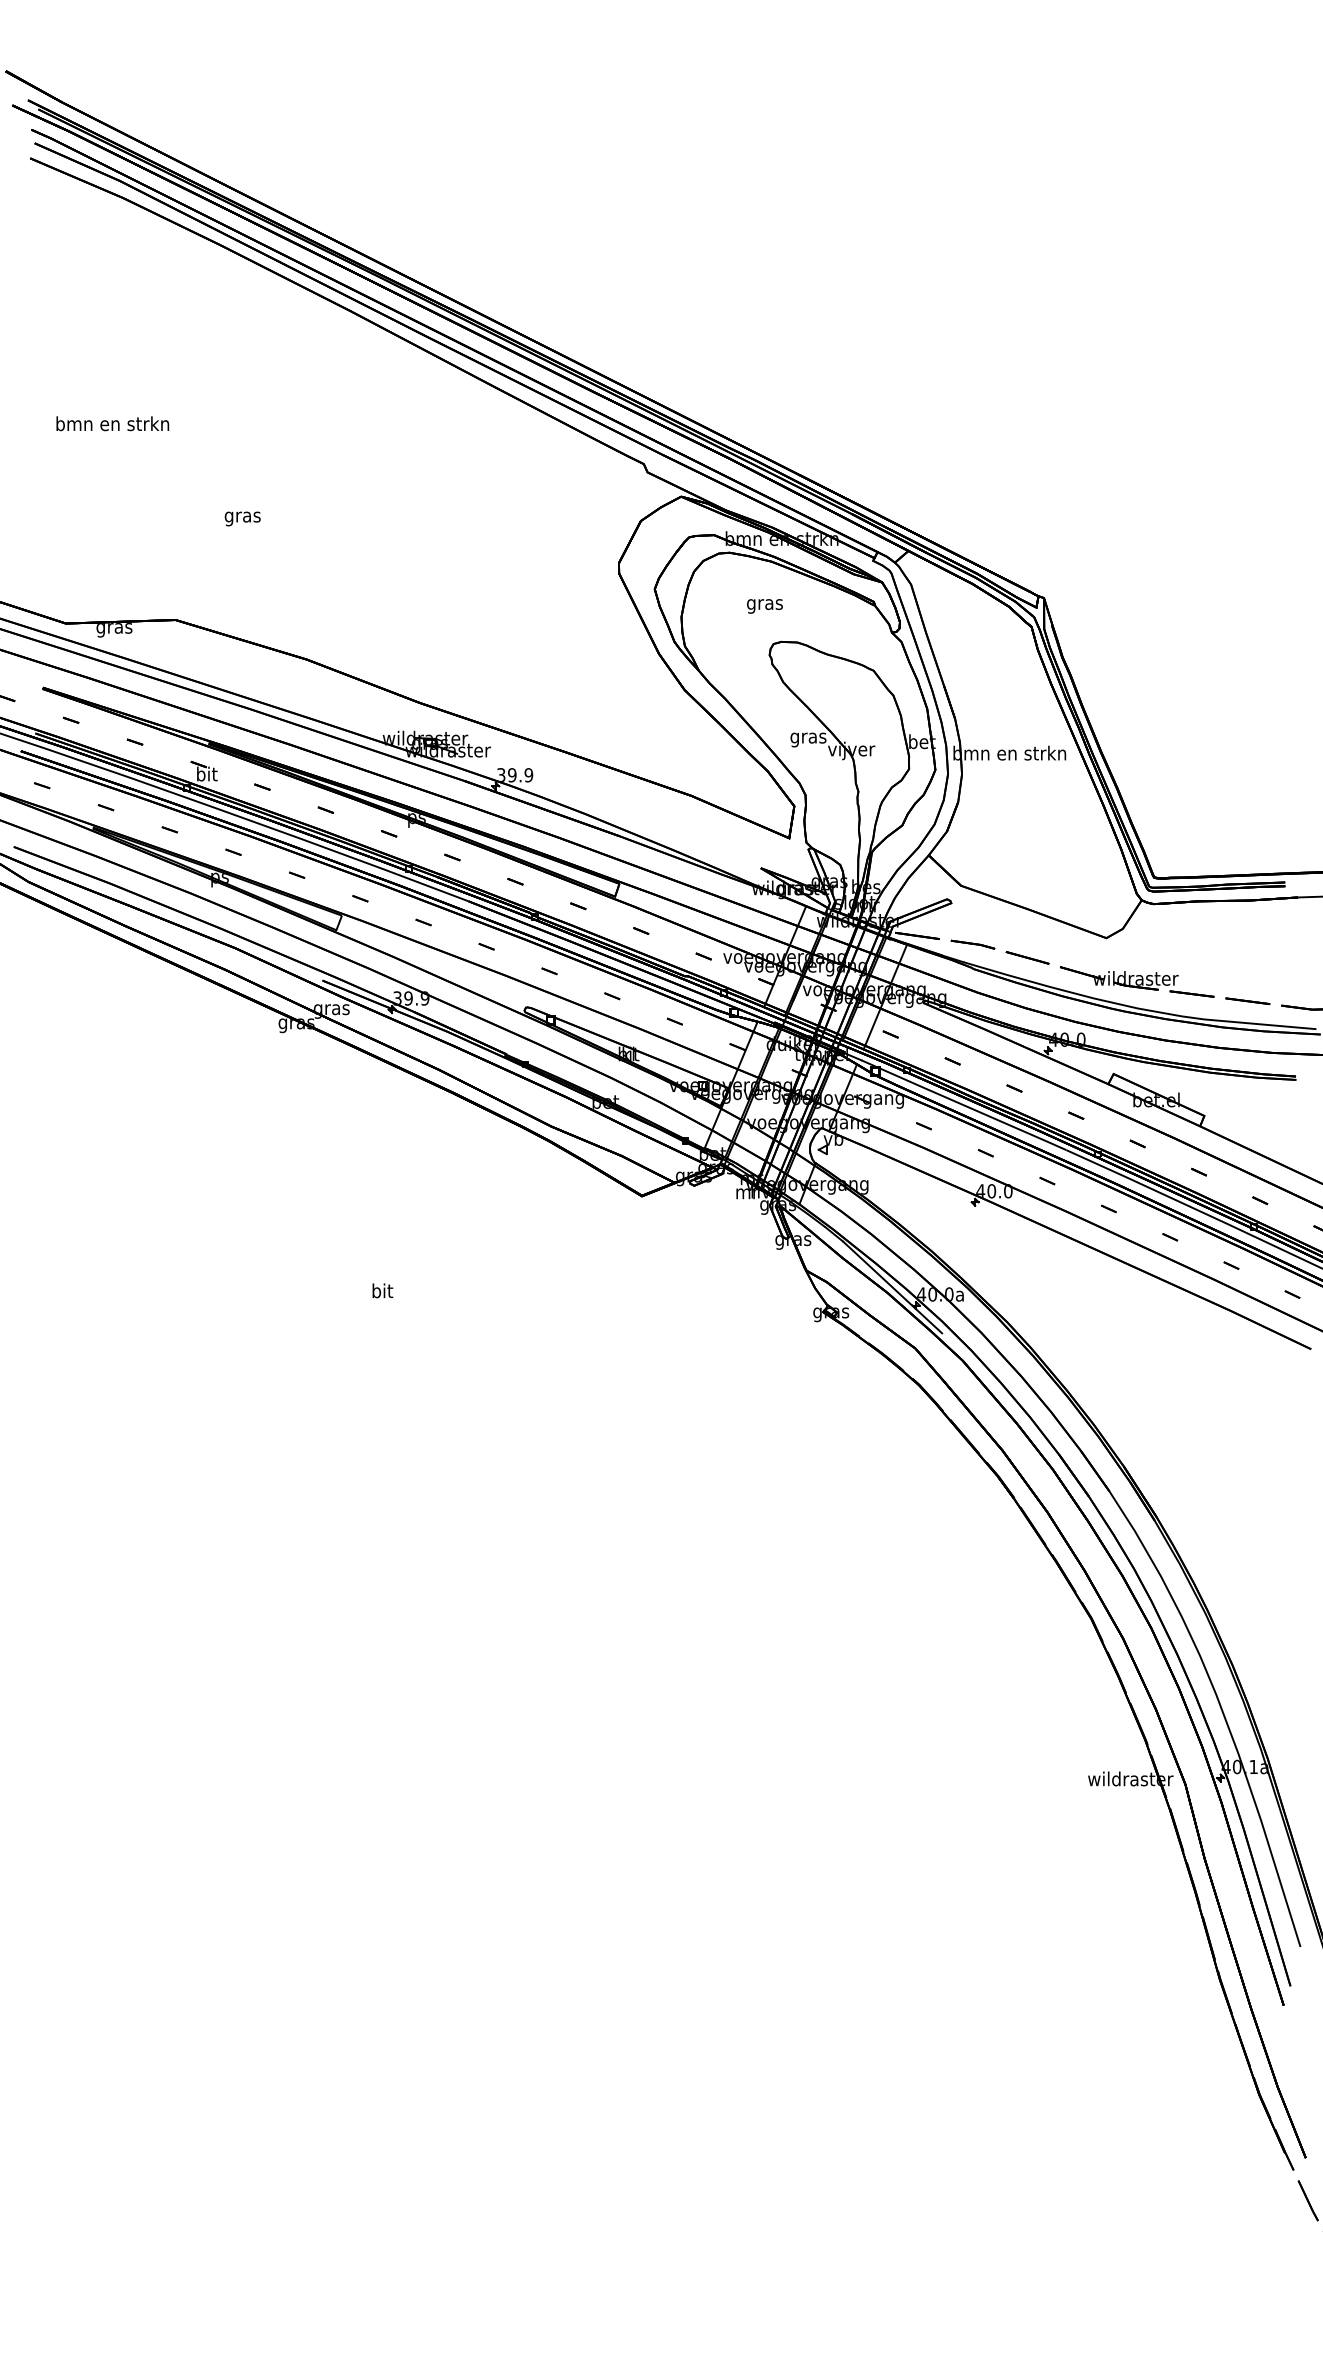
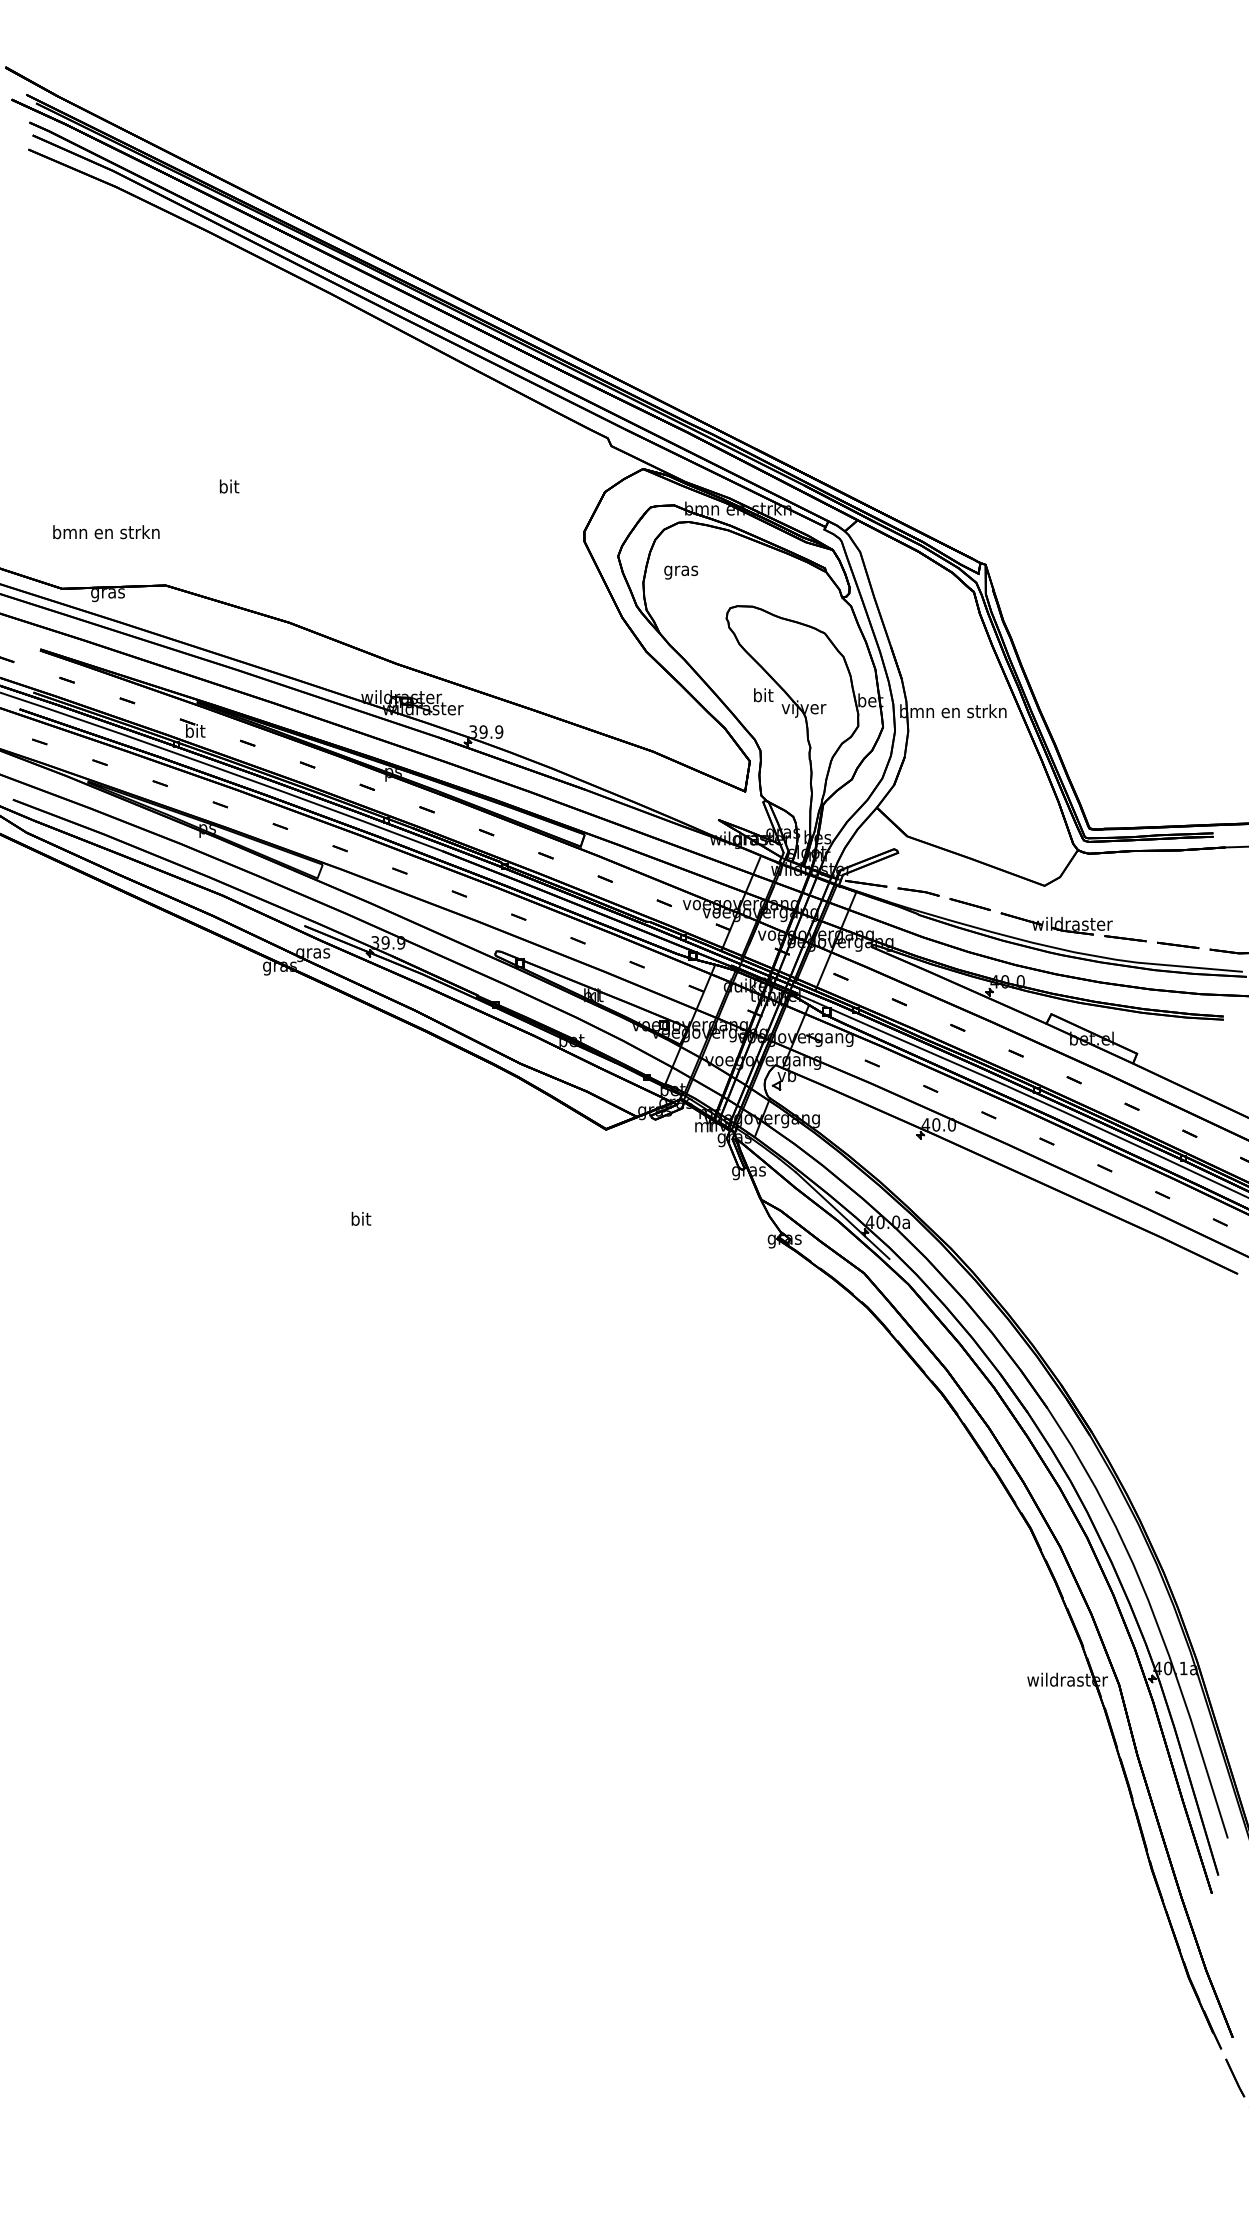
text: (112, 424) -> (106, 532), moved
text: (243, 517) -> (229, 488), gras -> bit
text: (765, 606) -> (681, 572), moved
text: (808, 737) -> (763, 696), gras -> bit

